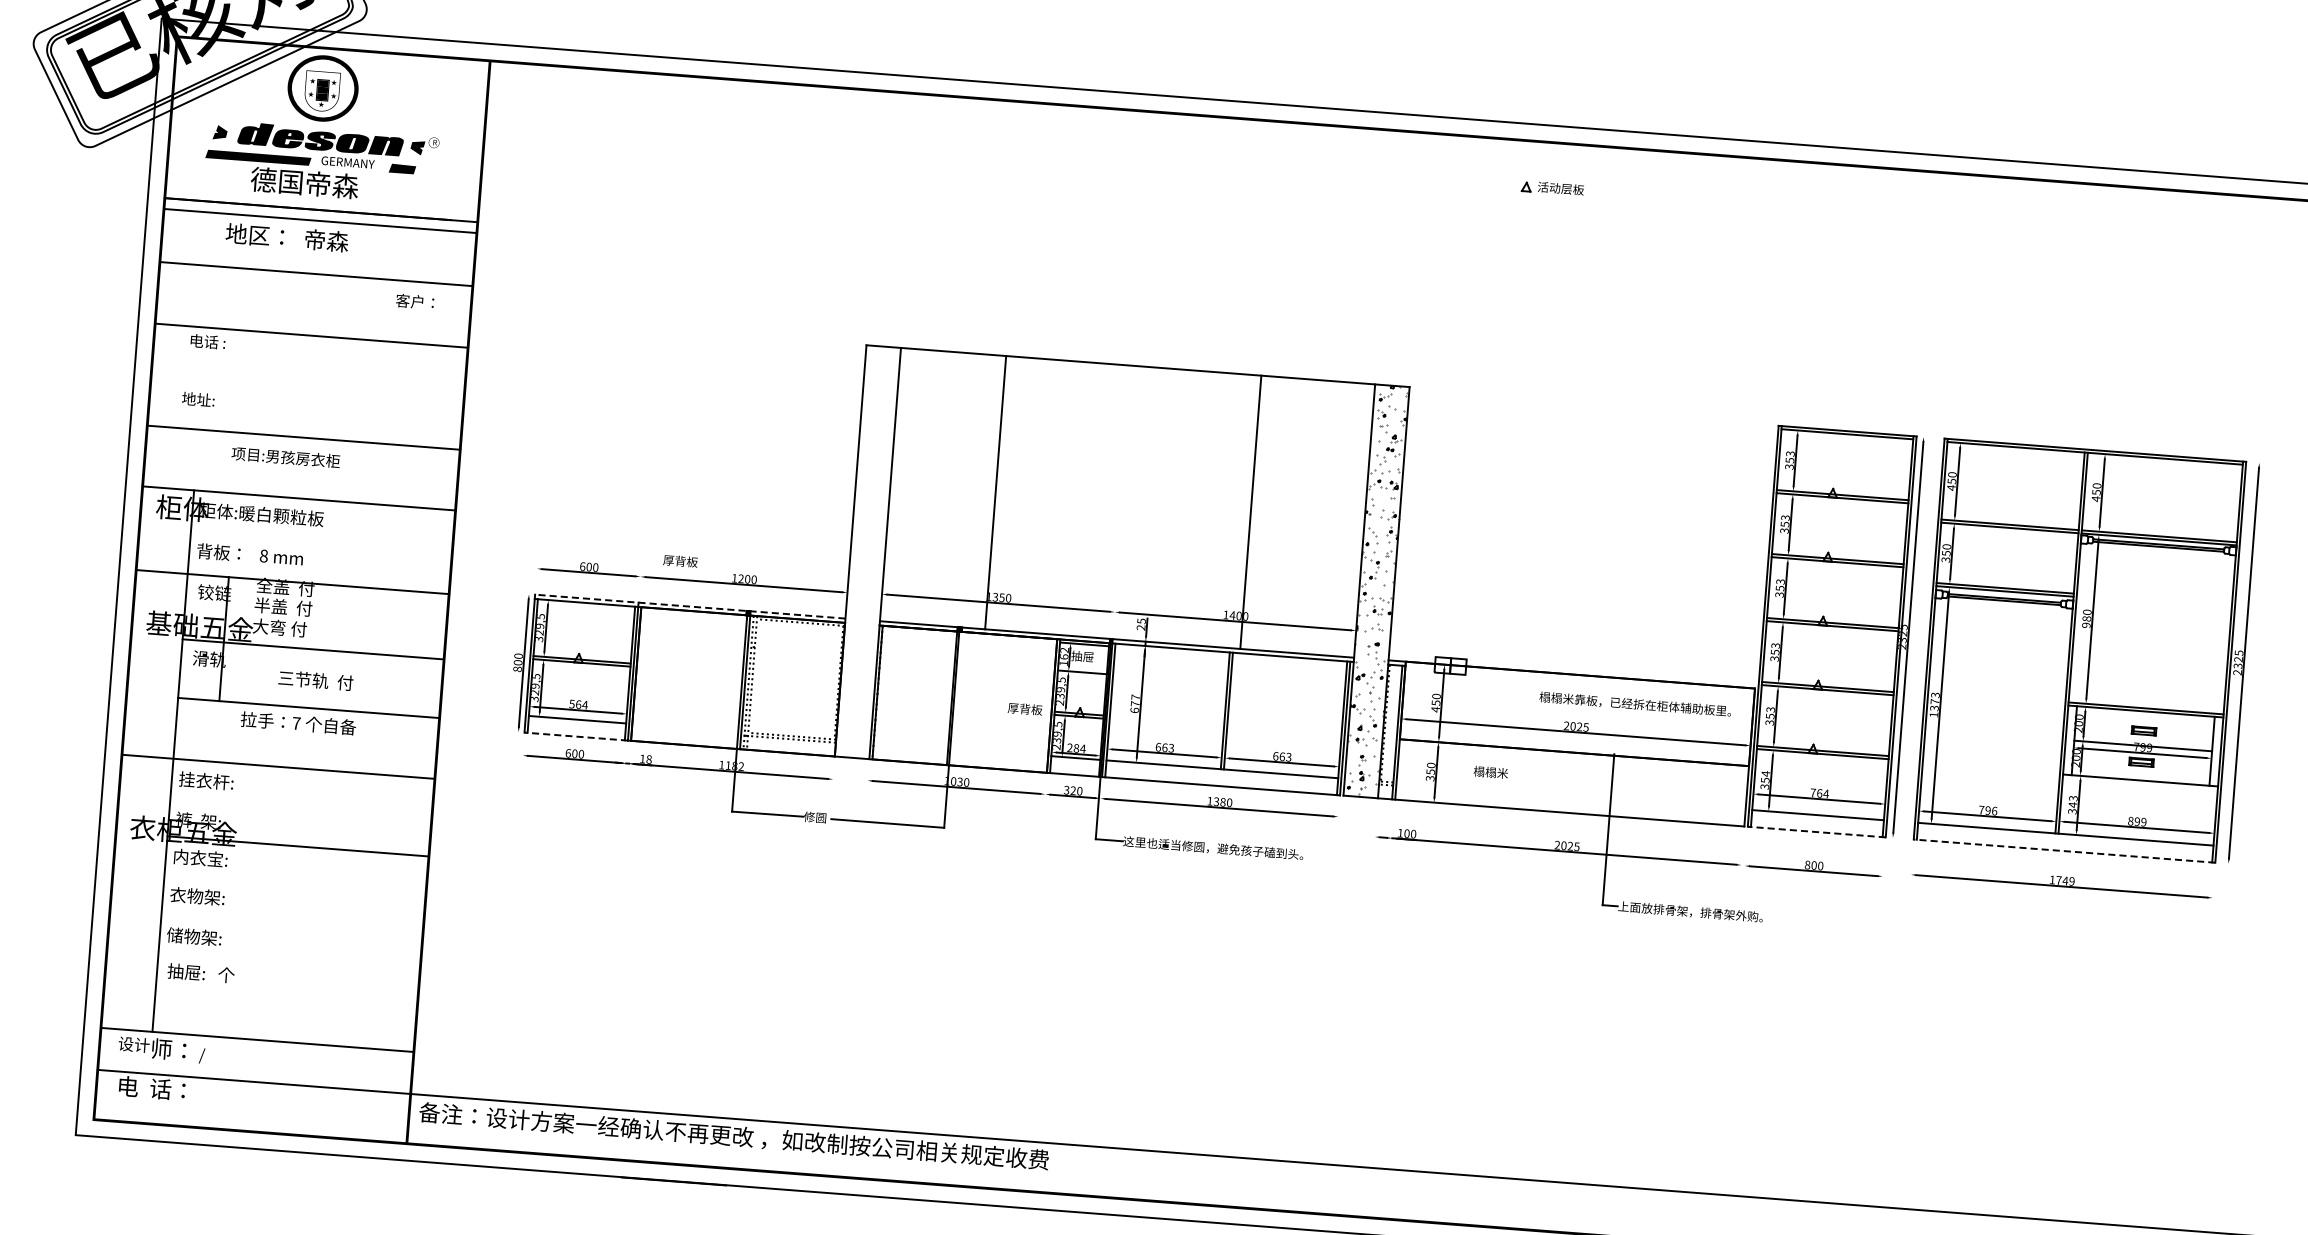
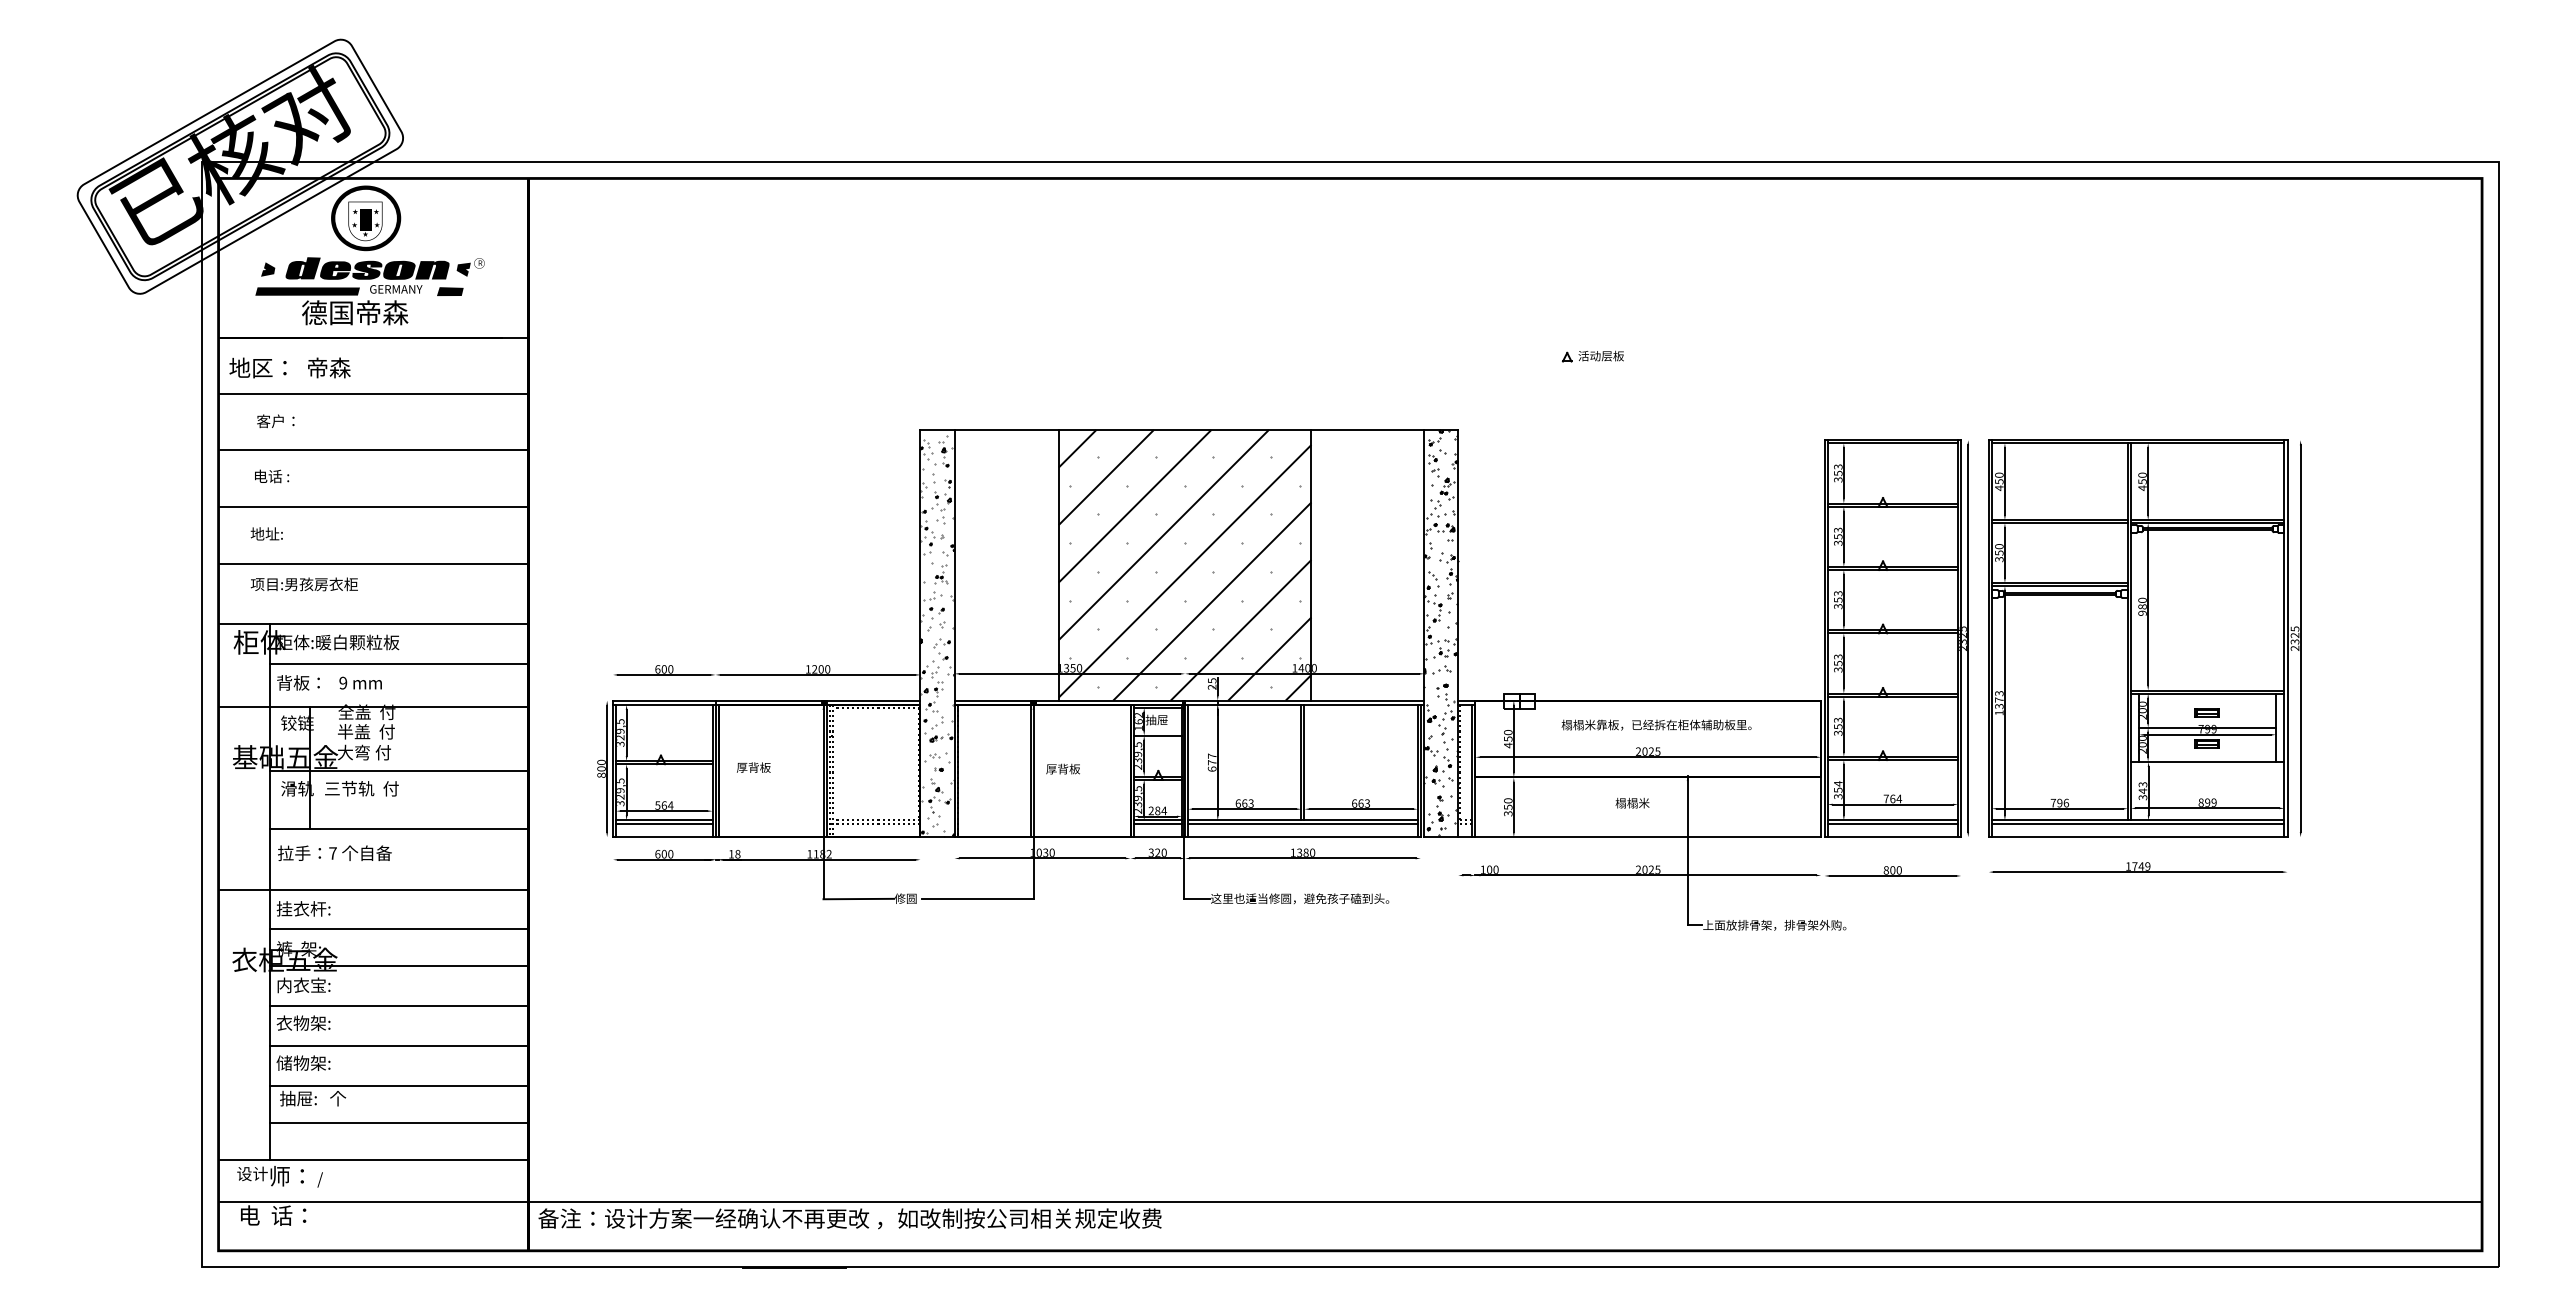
part: (1552, 188) -> (1592, 356), moved
line: (320, 221) -> (373, 394), moved
text: (286, 237) -> (289, 367), moved
line: (317, 274) -> (374, 449), moved
text: (414, 301) -> (275, 421), moved
line: (311, 335) -> (373, 506), moved
text: (284, 457) -> (303, 584), moved
hatch: (1122, 501) -> (1184, 564), added
line: (321, 540) -> (398, 663), added
text: (264, 555) -> (343, 682), 8 -> 9
hatch: (867, 555) -> (937, 636), added
text: (680, 561) -> (753, 767), moved
hatch: (1376, 589) -> (1441, 631), added
line: (689, 606) -> (766, 700), dashed -> solid
text: (315, 680) -> (361, 788), moved
text: (1635, 703) -> (1656, 724), moved
text: (1024, 708) -> (1062, 768), moved
text: (298, 722) -> (334, 852), moved
line: (577, 722) -> (664, 823), added
line: (575, 736) -> (663, 837), dashed -> solid
line: (1075, 761) -> (1157, 823), added
text: (1490, 771) -> (1632, 802), moved
line: (1221, 772) -> (1302, 823), added
line: (300, 808) -> (398, 928), added
line: (1817, 818) -> (1892, 823), added
line: (1816, 832) -> (1892, 837), dashed -> solid
line: (2064, 837) -> (2137, 823), added
line: (2063, 851) -> (2137, 837), dashed -> solid
line: (294, 885) -> (398, 1005), added
line: (291, 927) -> (398, 1046), added
line: (288, 967) -> (398, 1086), added
line: (285, 1004) -> (398, 1122), added

